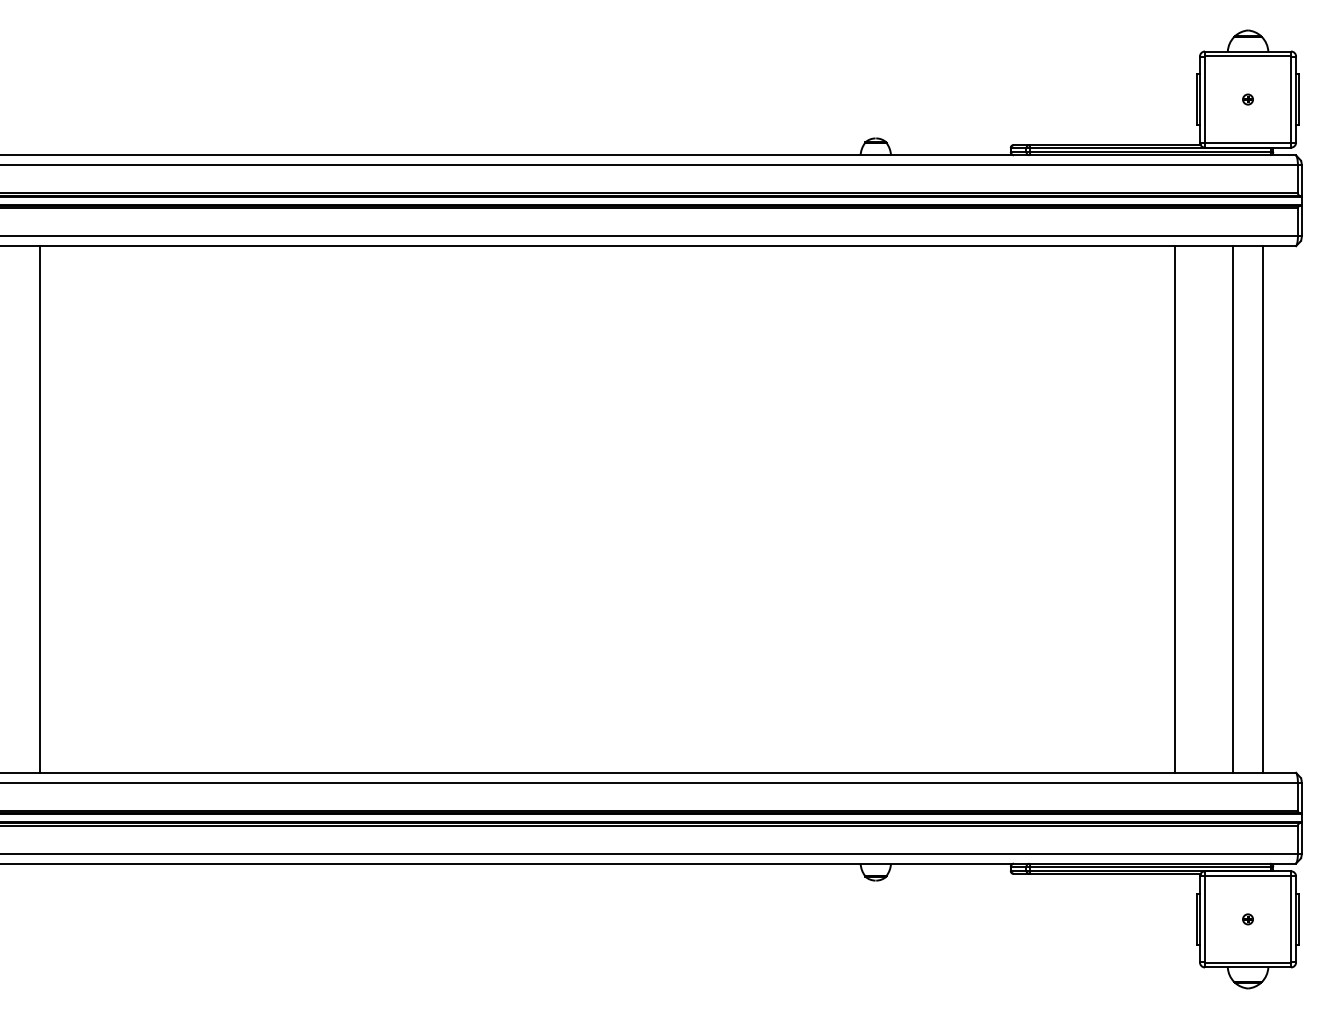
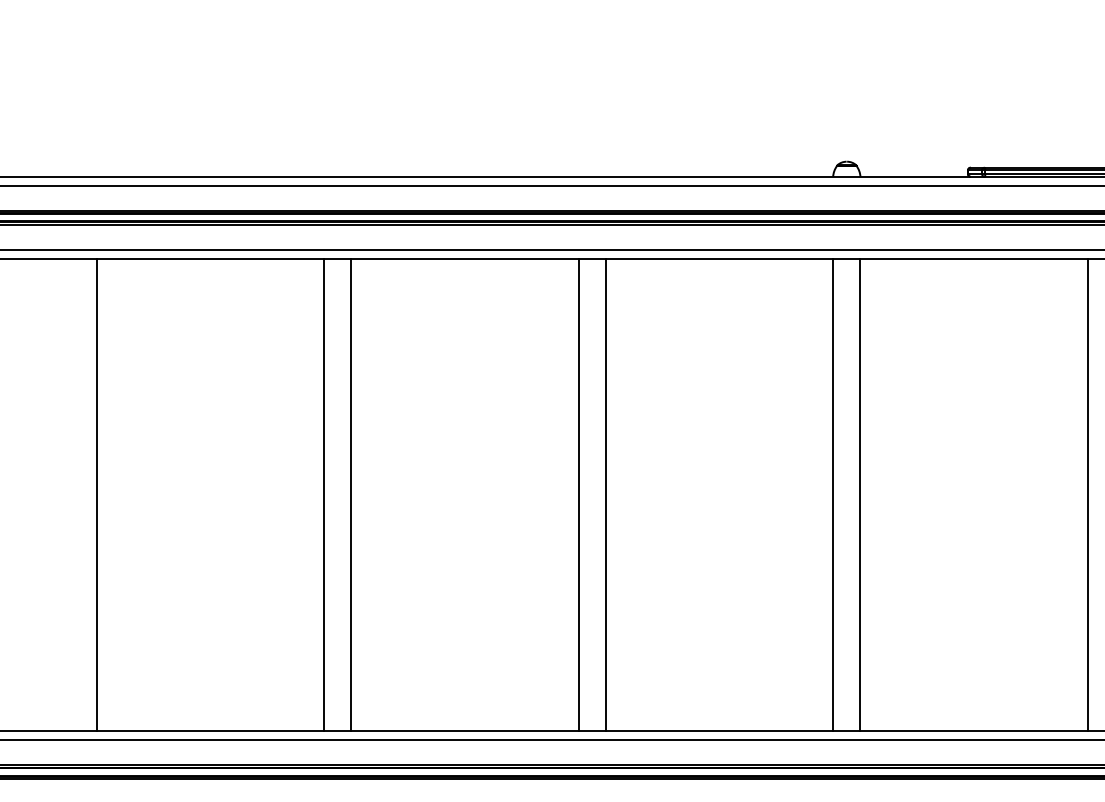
line: (293, 509) -> (323, 494), added
line: (323, 509) -> (350, 494), added
line: (577, 509) -> (578, 494), added
line: (607, 509) -> (605, 494), added
line: (860, 509) -> (833, 494), added
line: (891, 509) -> (860, 494), added
line: (1144, 509) -> (1088, 494), added

